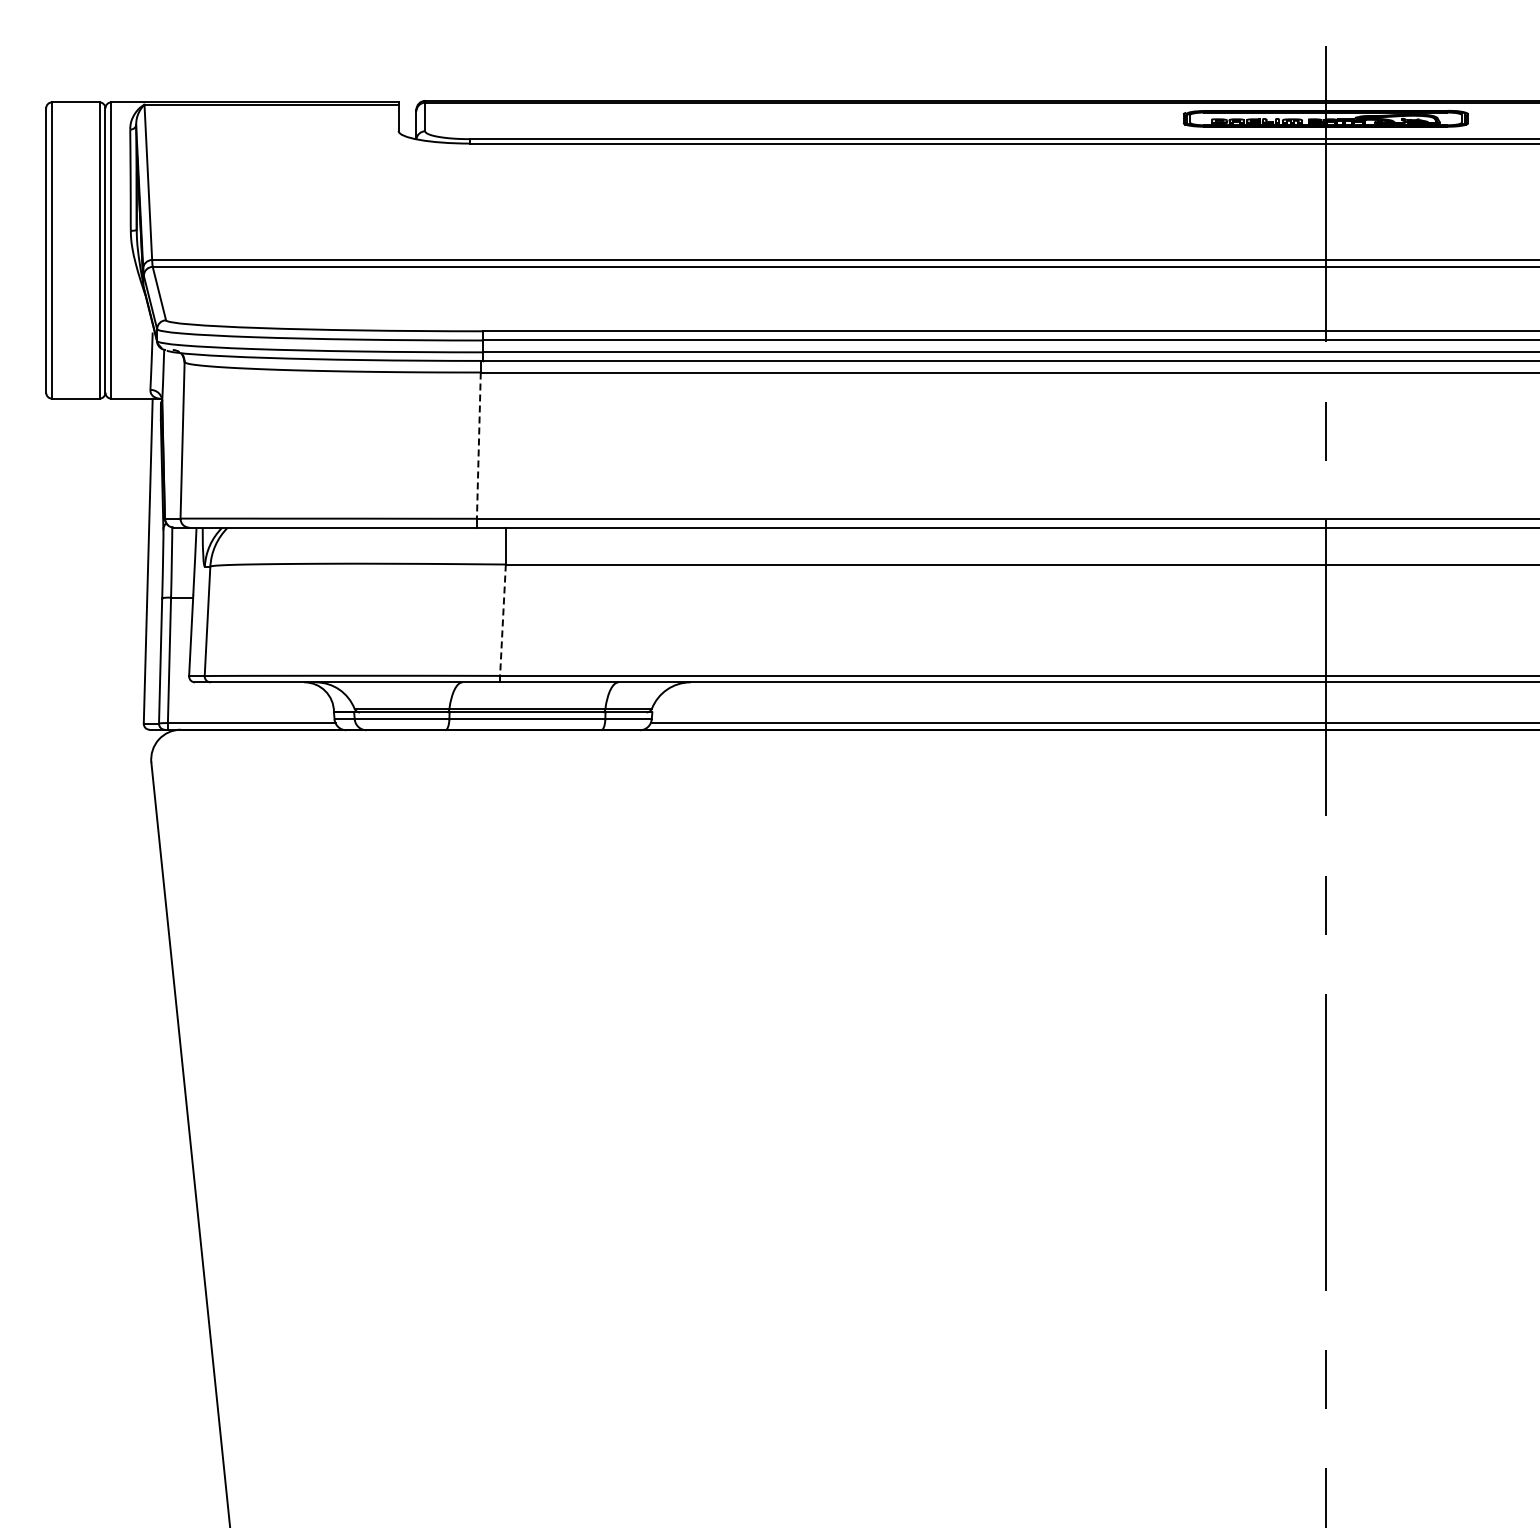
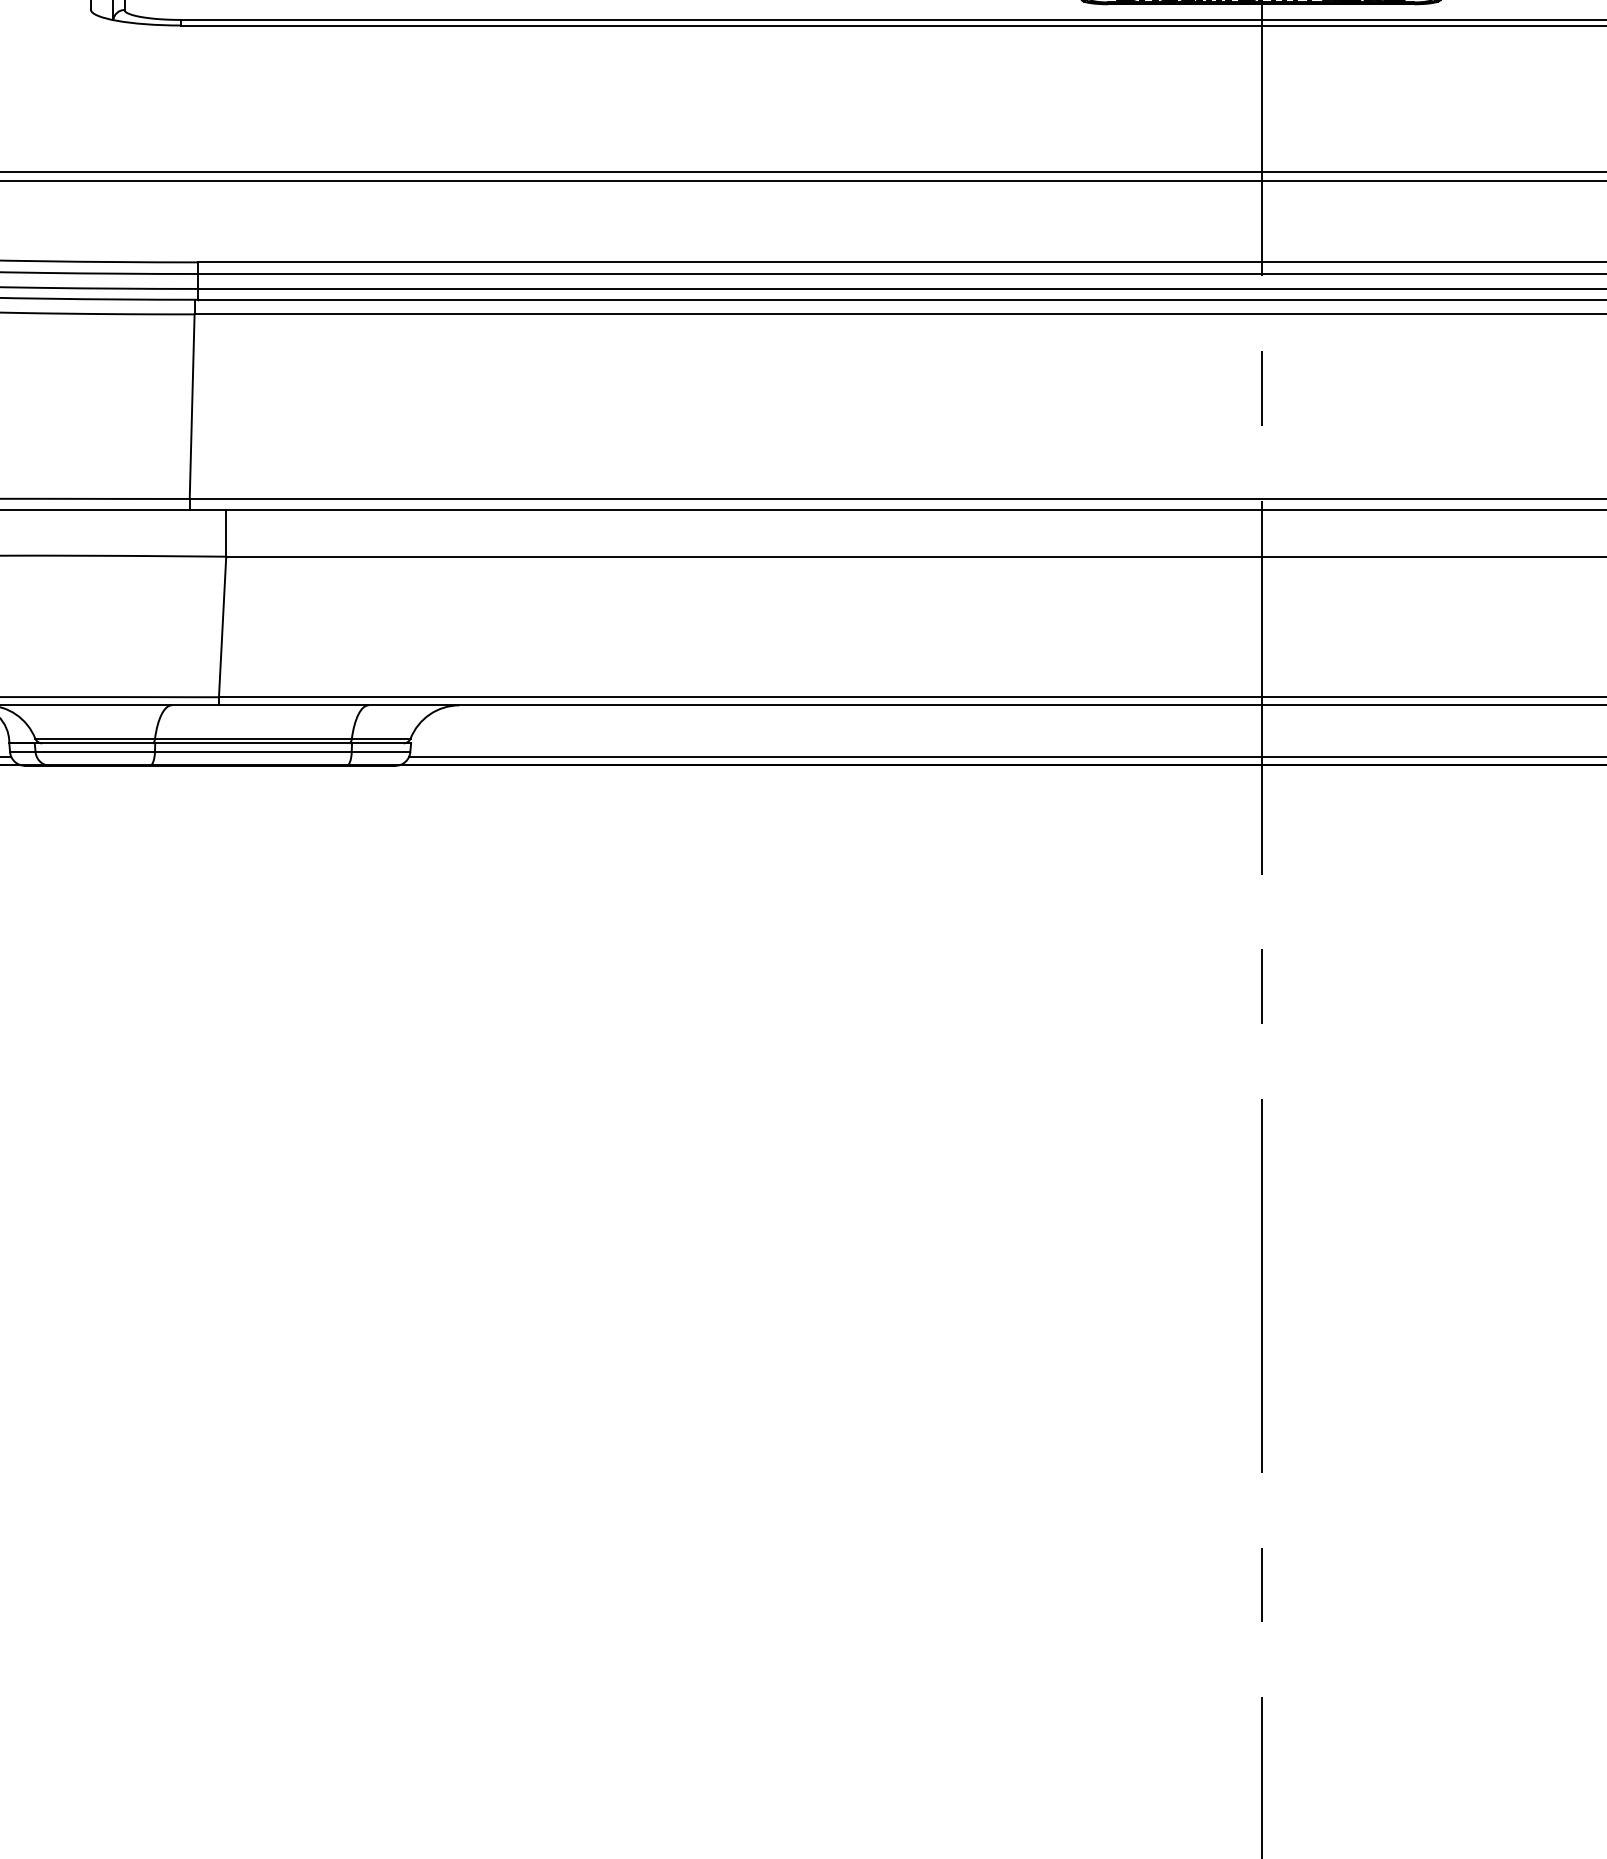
line: (478, 446) -> (191, 407), dashed -> solid
line: (502, 620) -> (221, 627), dashed -> solid

